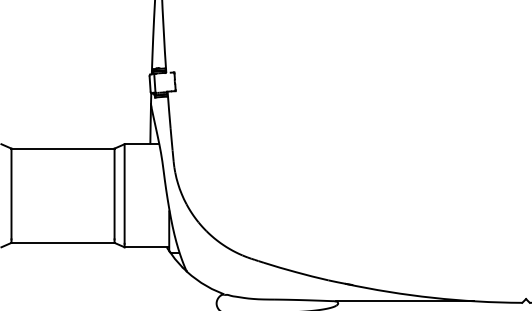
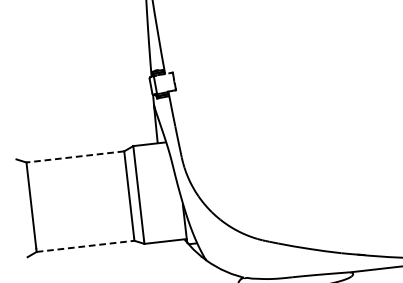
line: (63, 148) -> (75, 156), solid -> dashed
line: (63, 242) -> (85, 245), solid -> dashed

